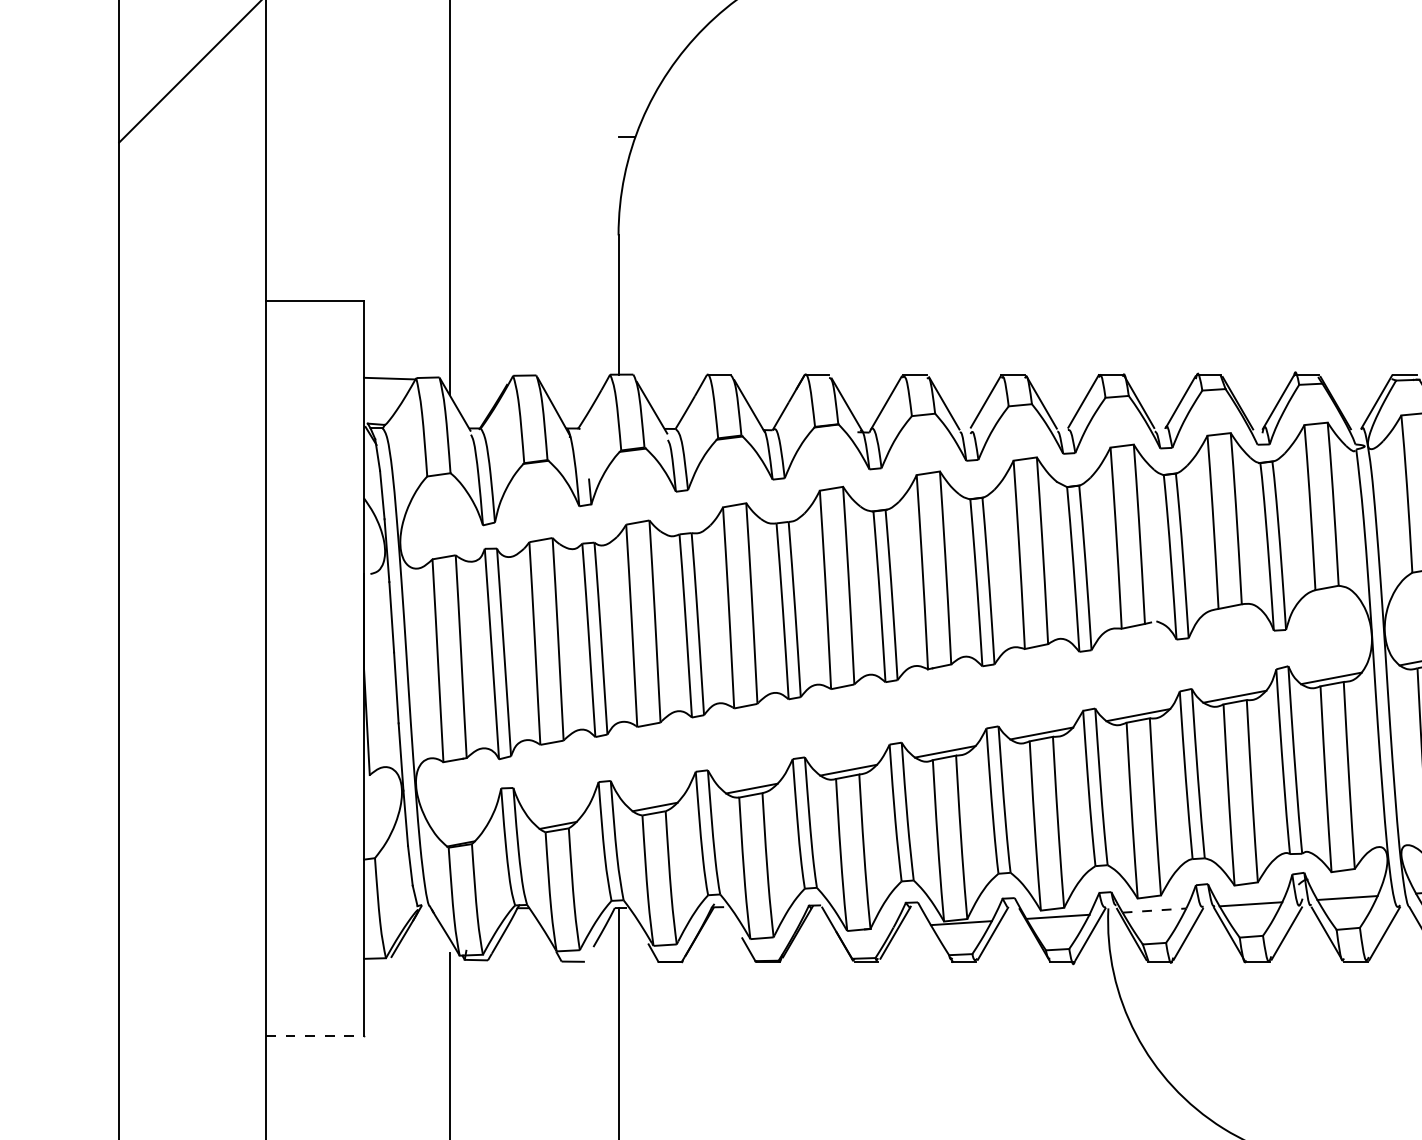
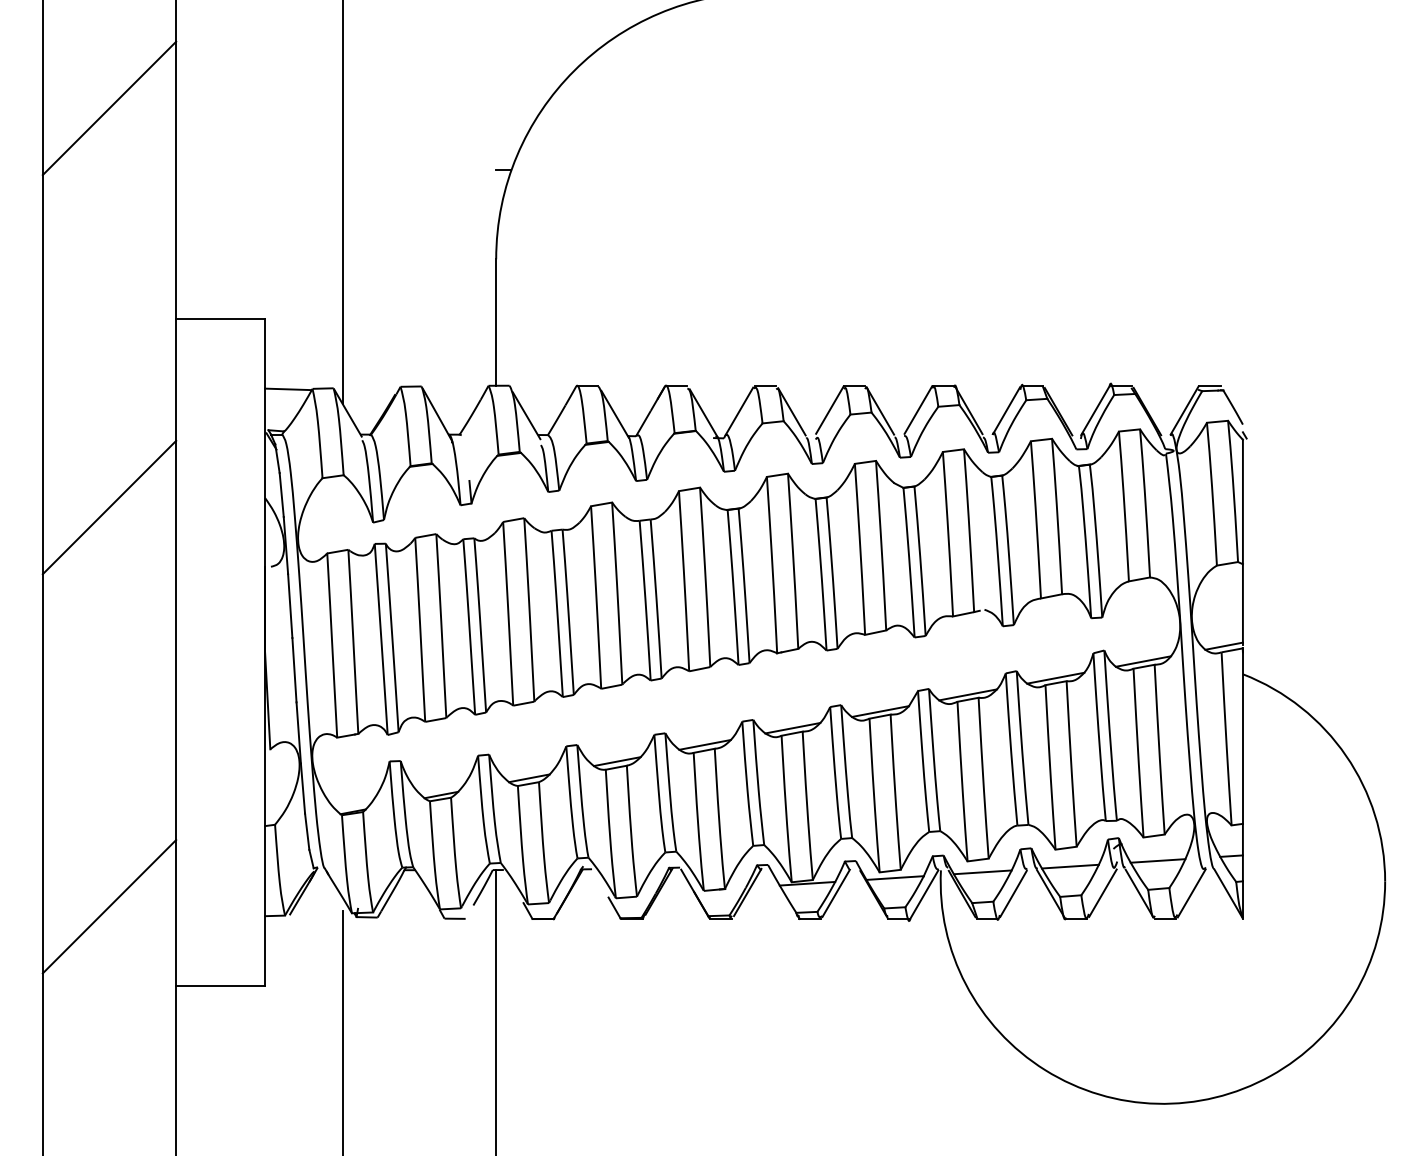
line: (192, 508) -> (109, 507), added
line: (1154, 910) -> (982, 872), dashed -> solid
line: (192, 948) -> (109, 906), added
line: (315, 1035) -> (221, 985), dashed -> solid

